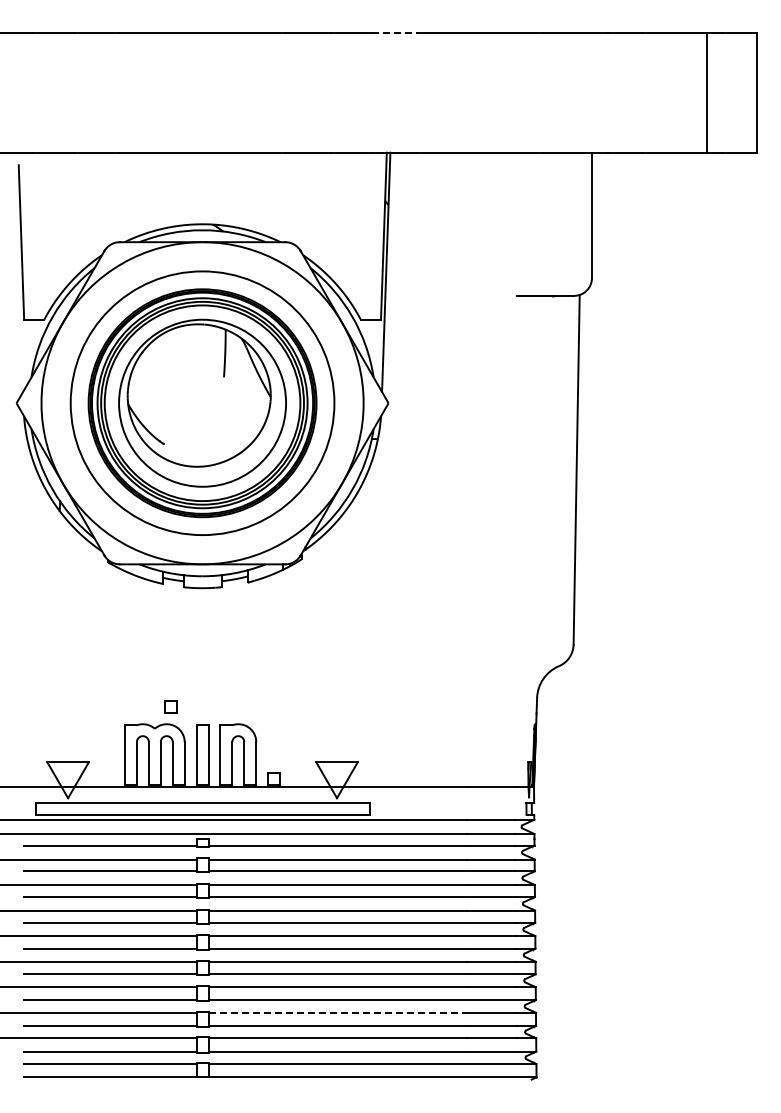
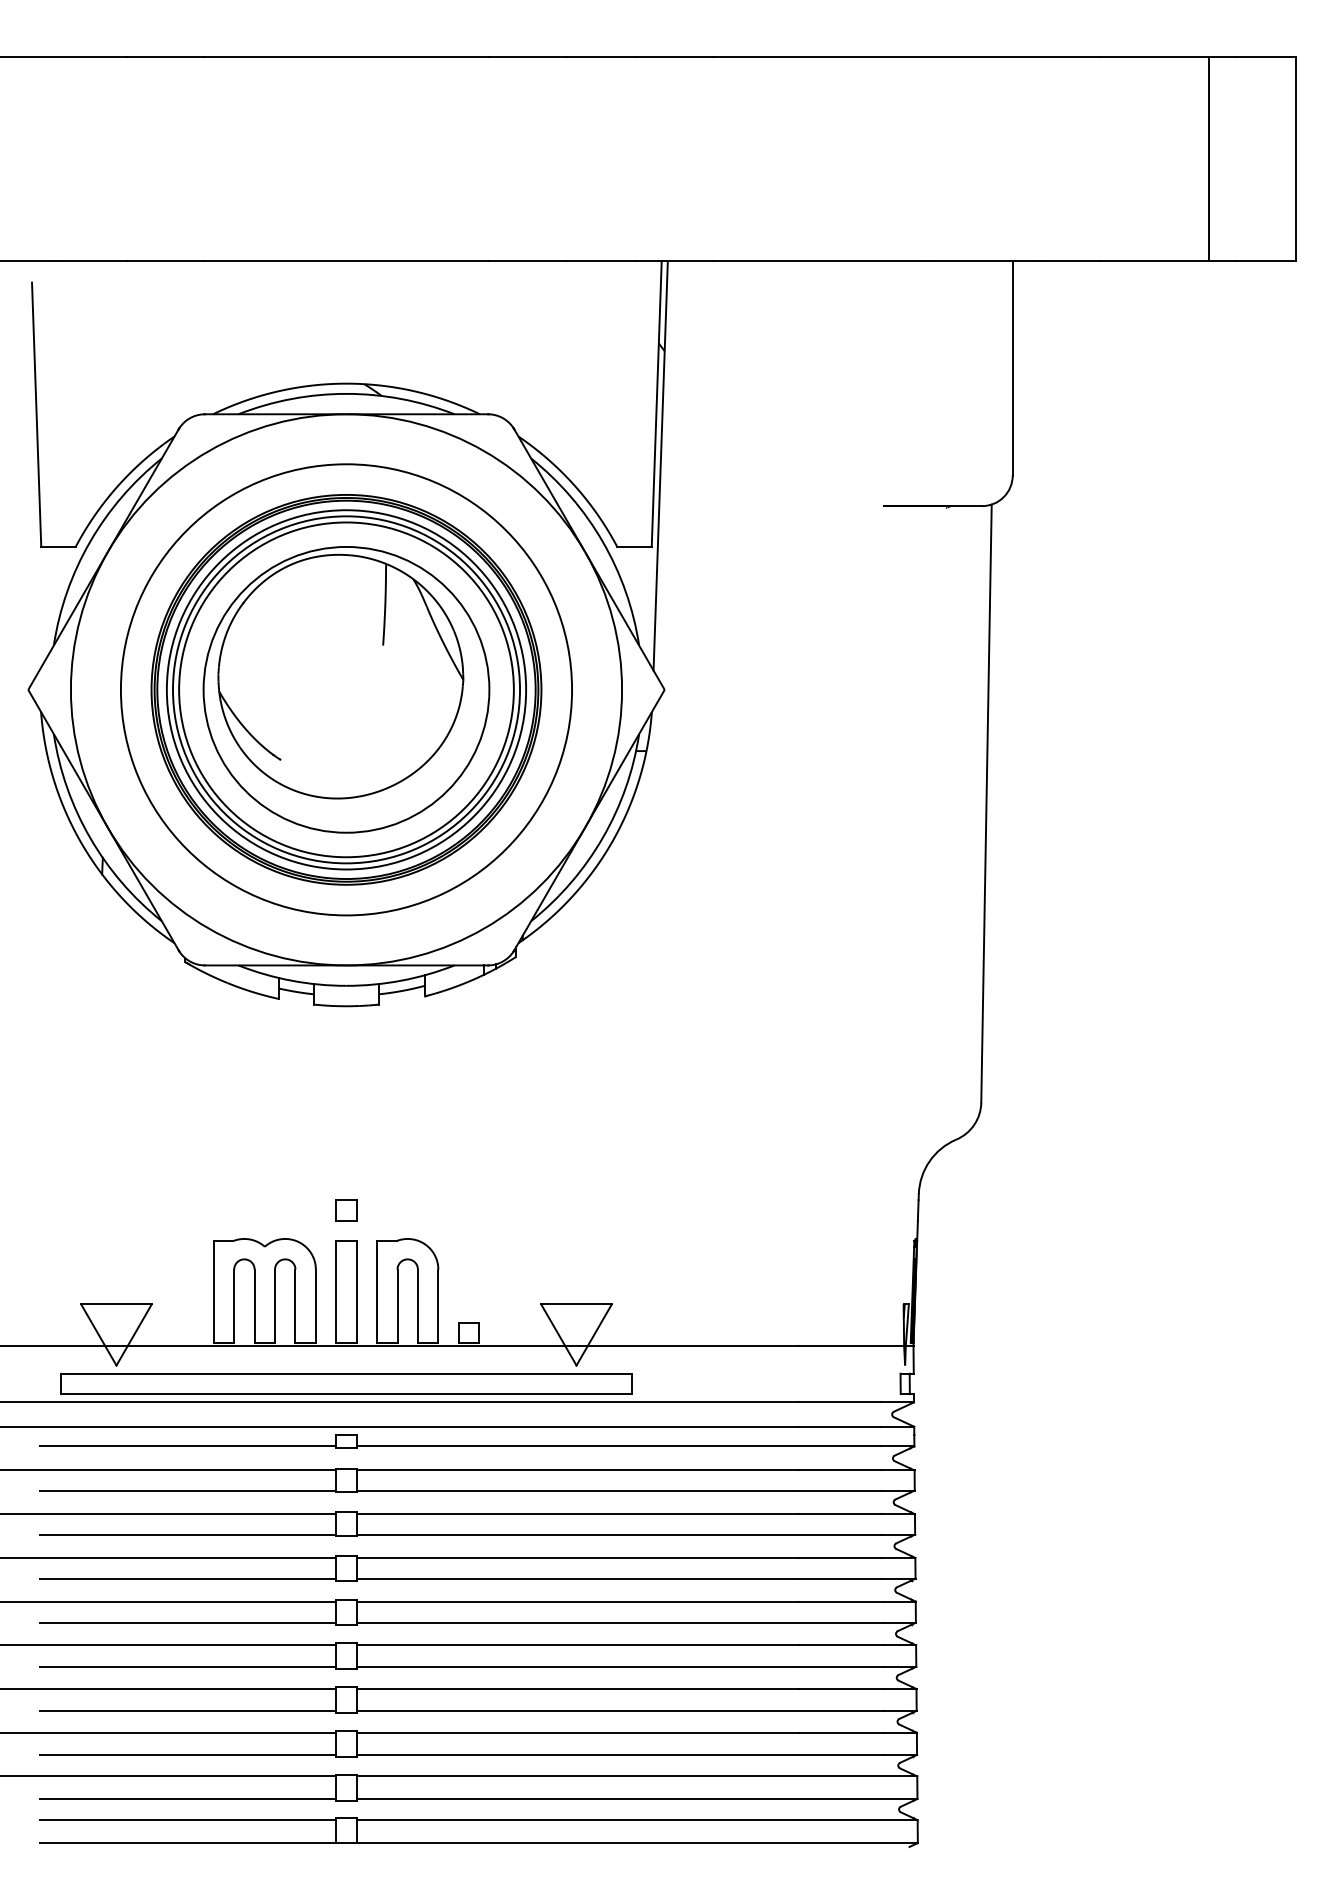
line: (395, 33) -> (676, 57), dashed -> solid
part: (170, 706) -> (346, 1210), moved
line: (338, 1012) -> (579, 1732), dashed -> solid

